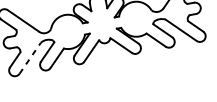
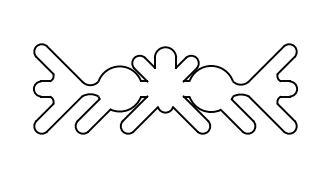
line: (30, 58) -> (64, 114), dashed -> solid

